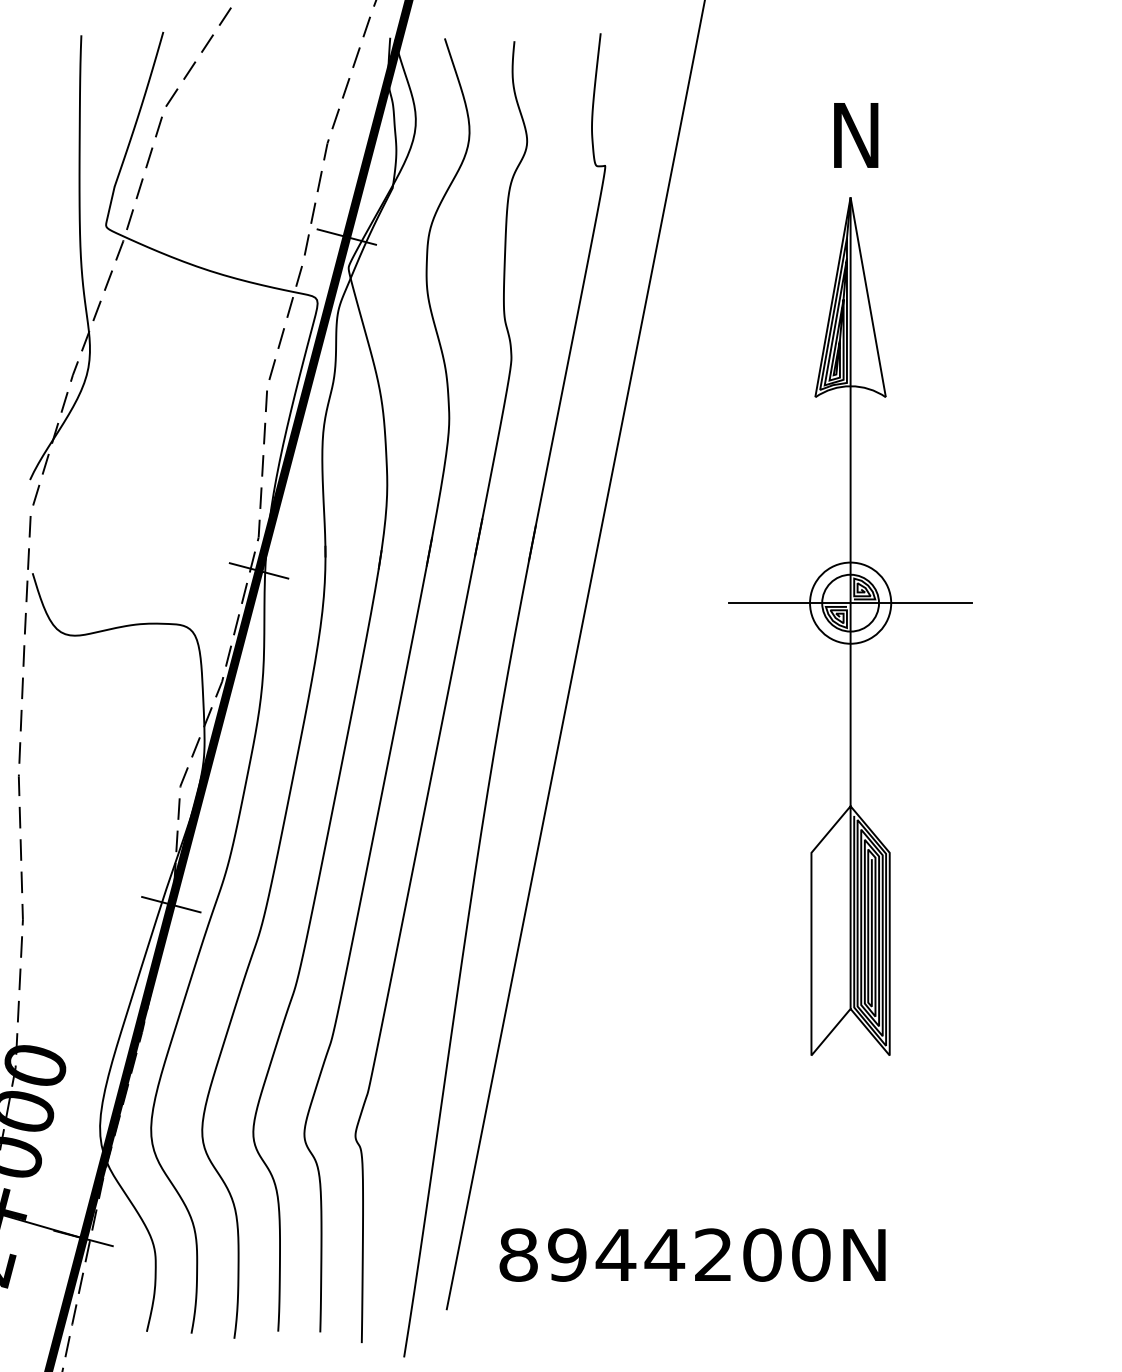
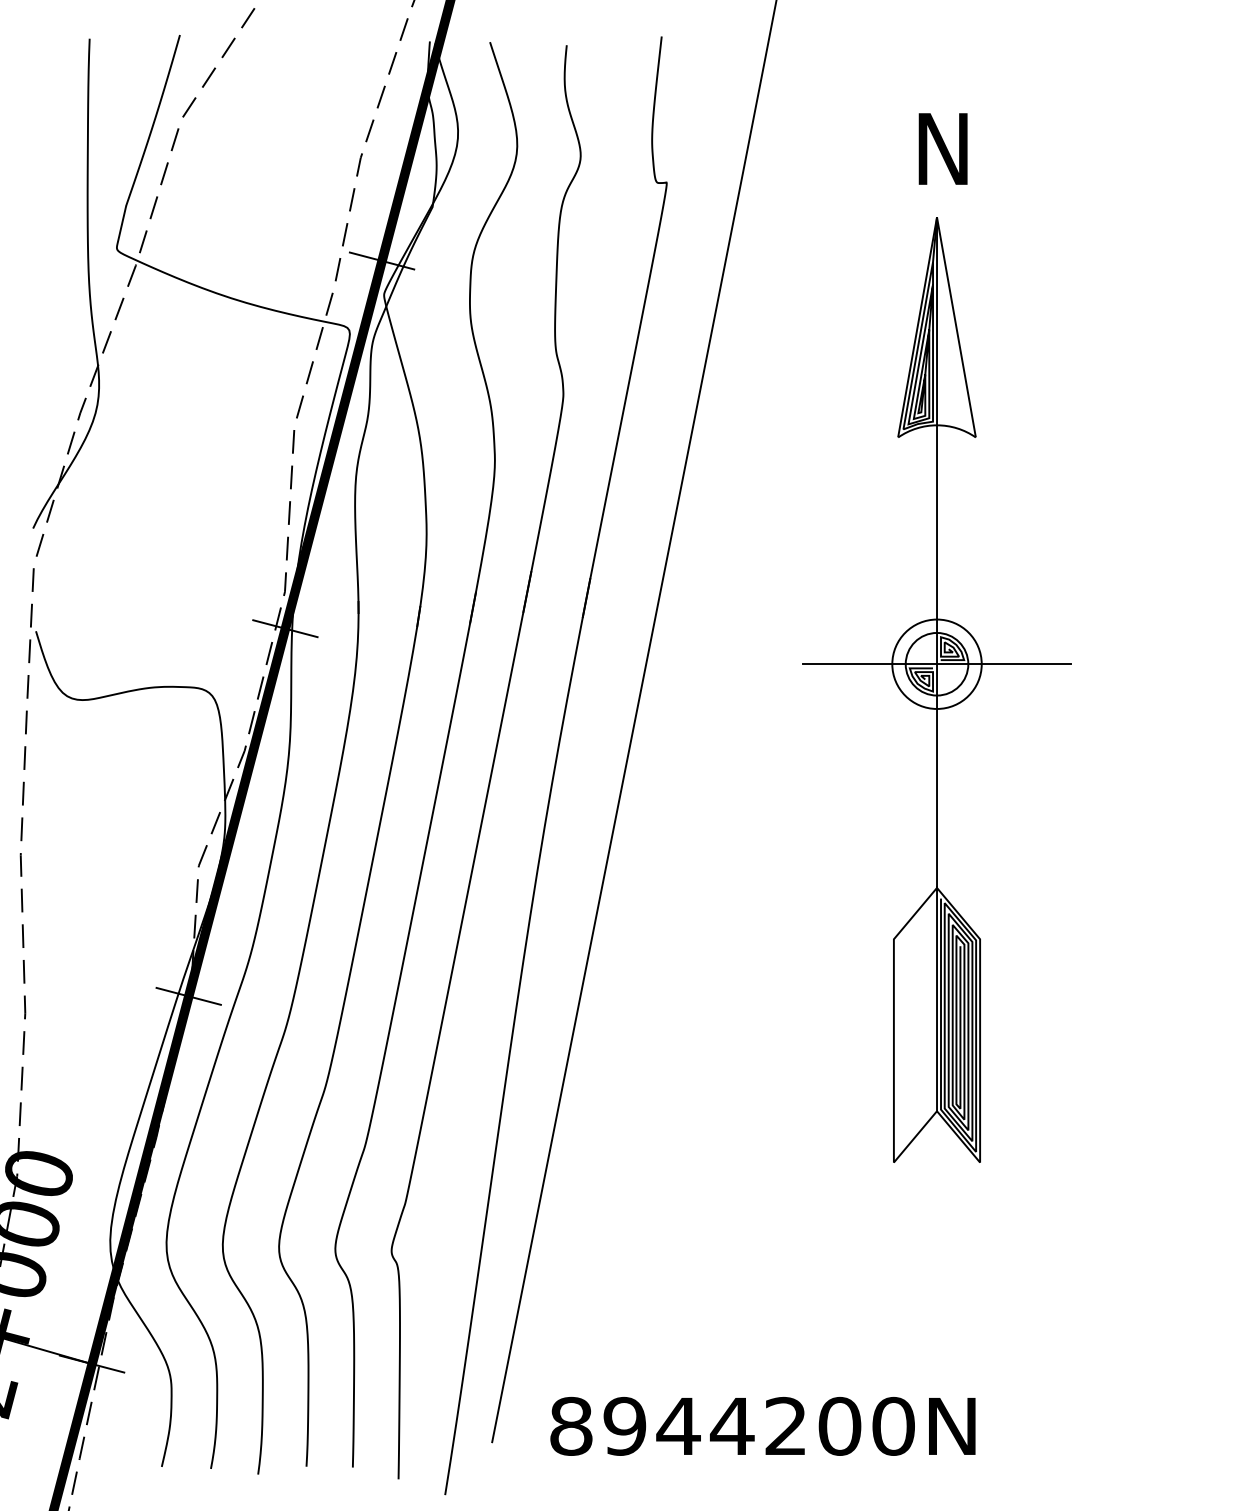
text: (692, 1255) -> (762, 1426), moved

